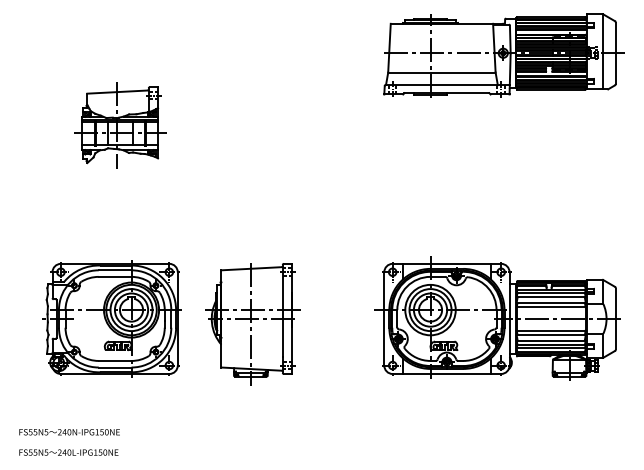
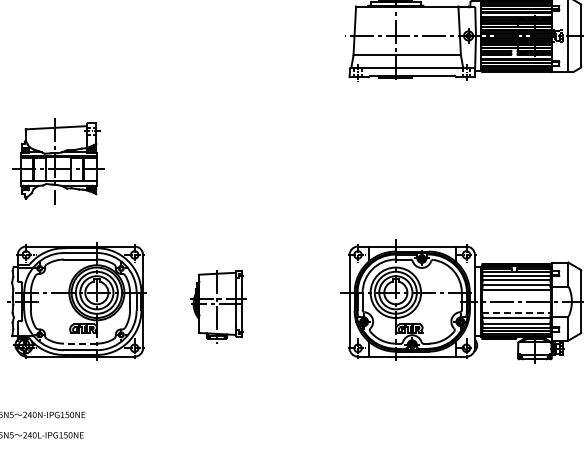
part: (120, 125) -> (58, 161), moved
part: (252, 324) -> (217, 307), size x0.6
line: (551, 330) -> (516, 313), solid -> dashed
line: (114, 360) -> (79, 343), solid -> dashed

